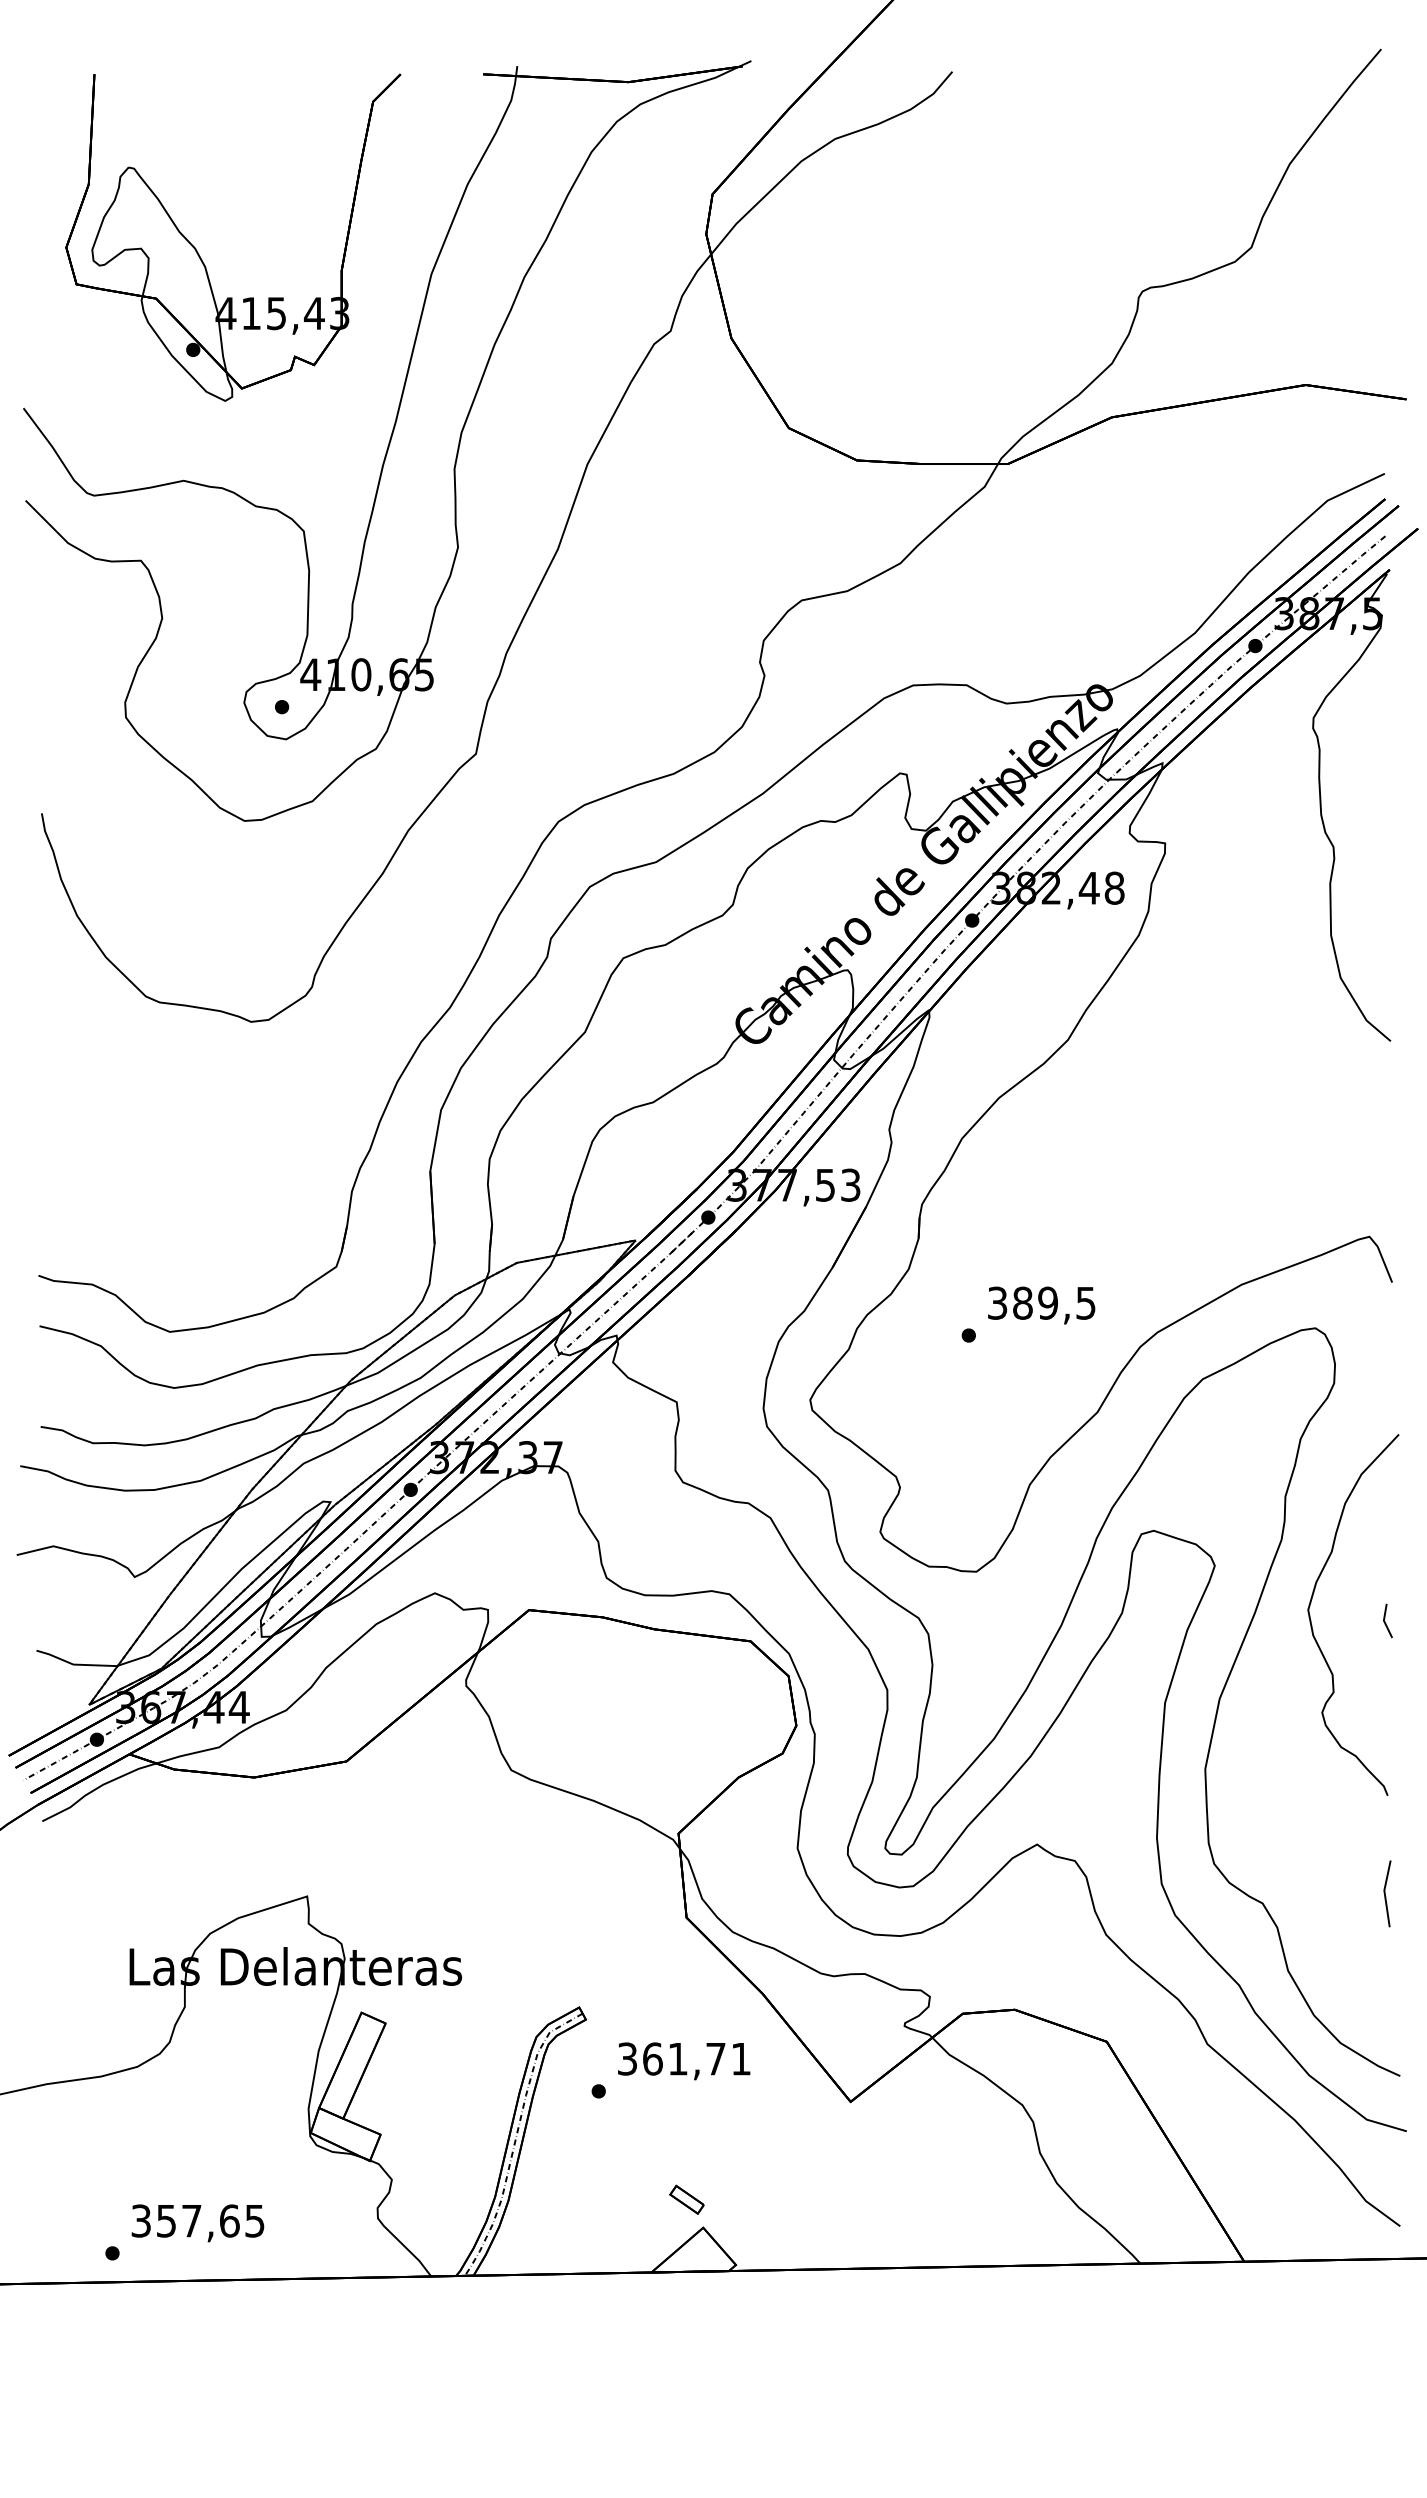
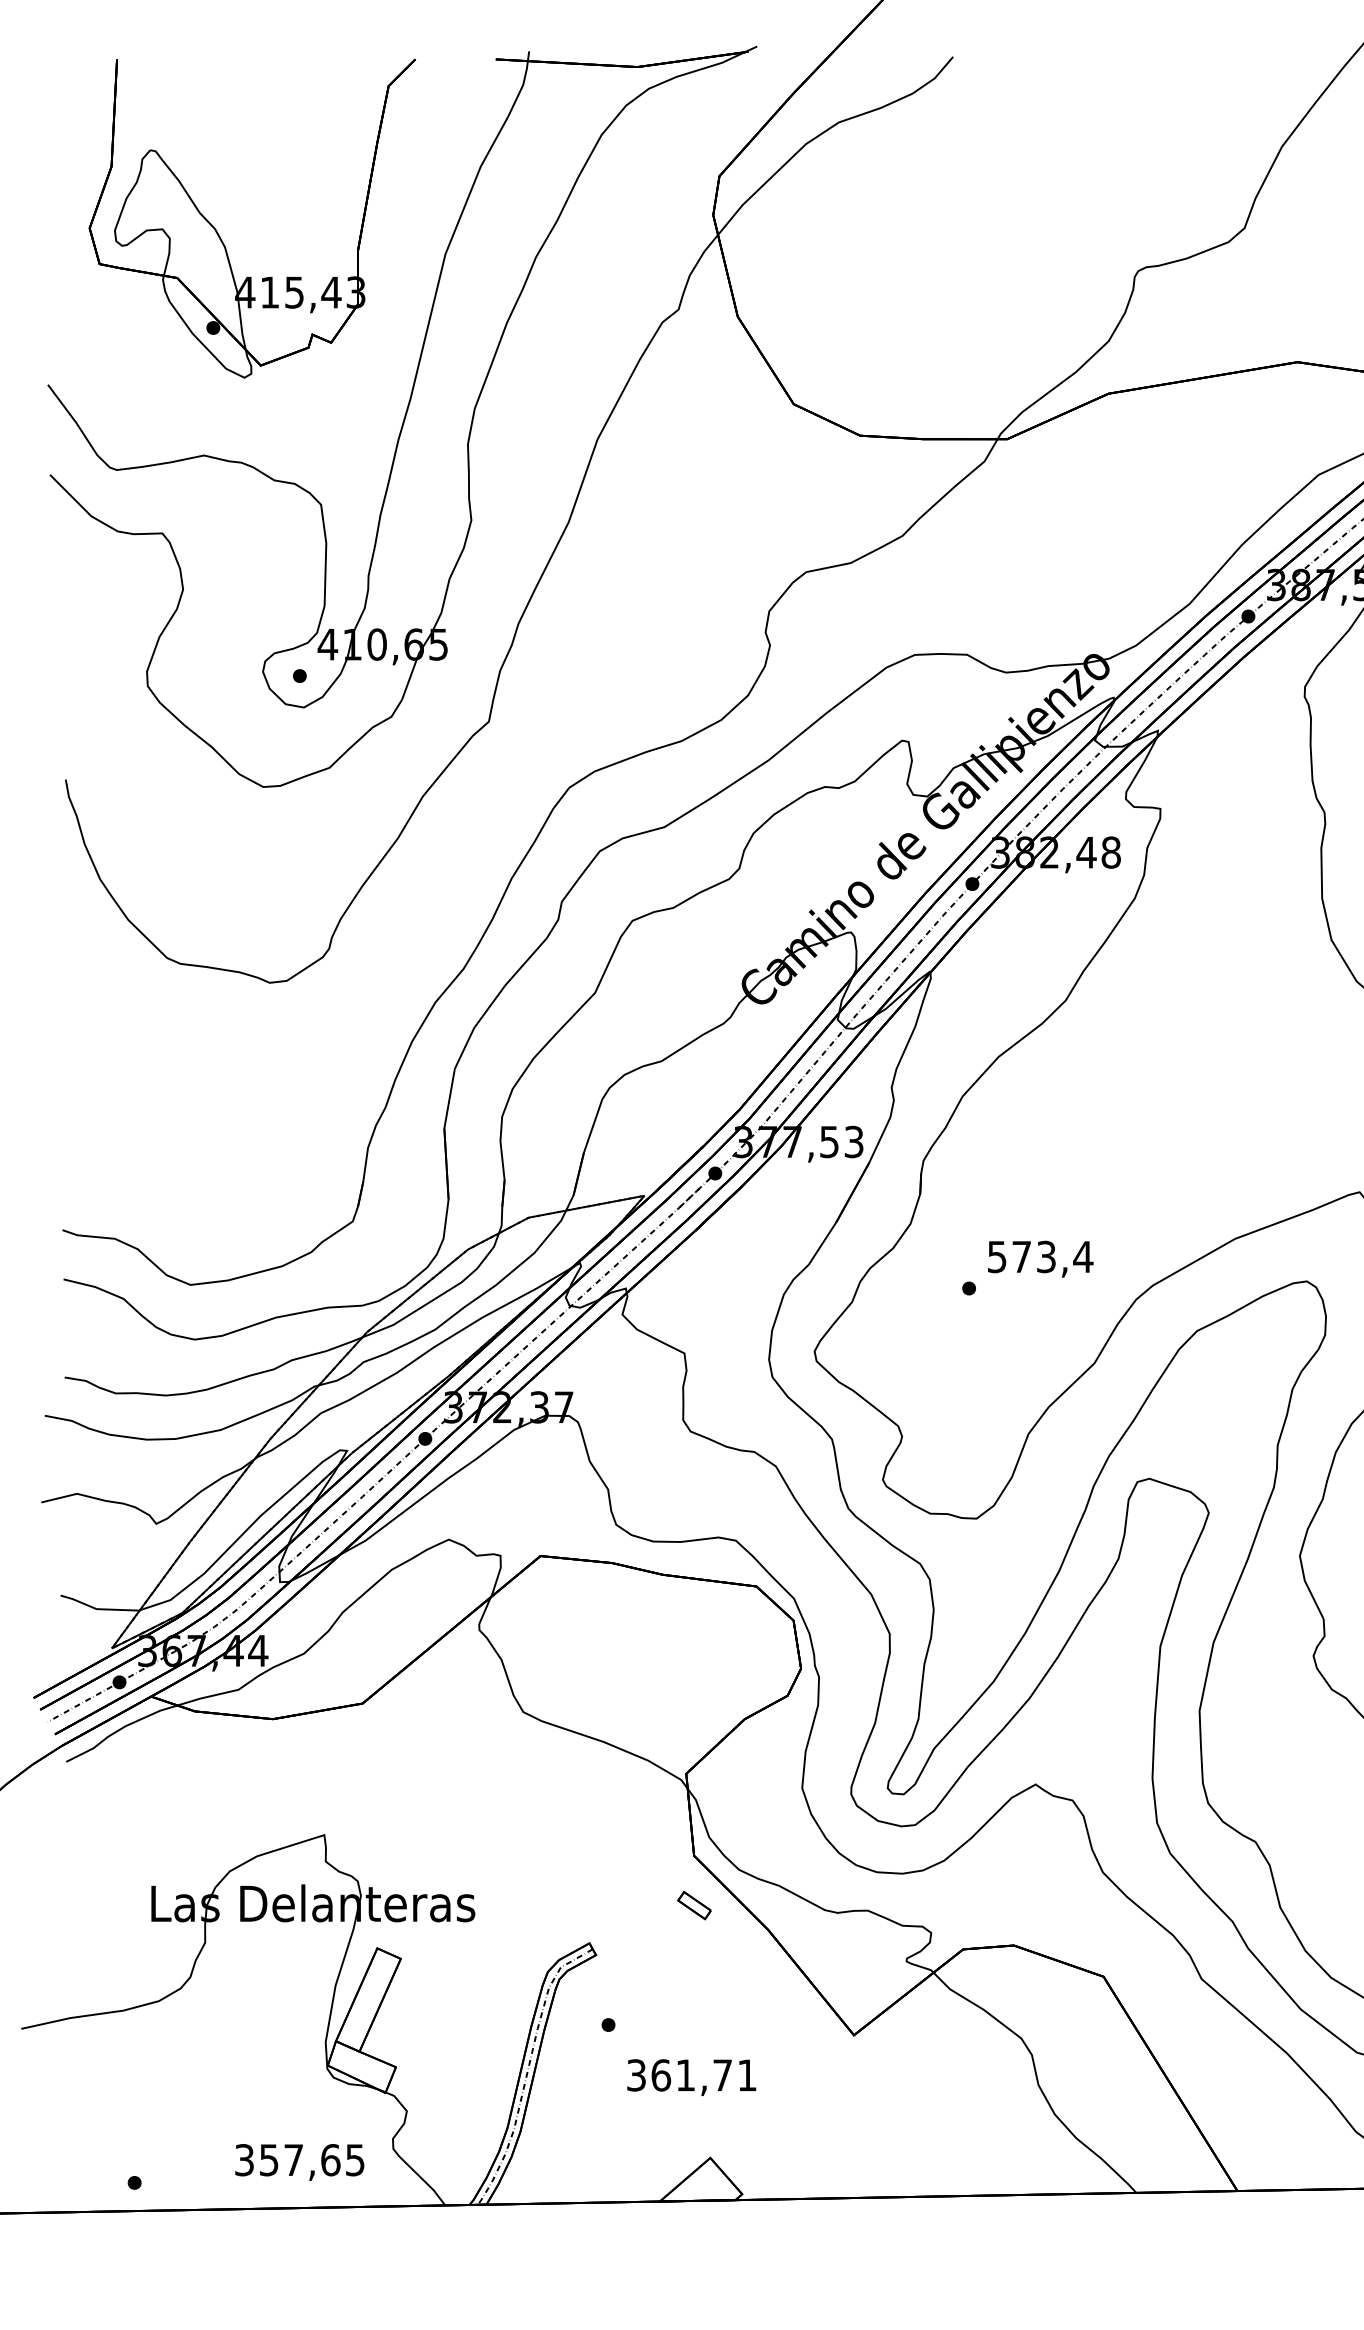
text: (1042, 1302) -> (1040, 1256), 389,5 -> 573,4
text: (684, 2061) -> (692, 2077), moved
part: (686, 2199) -> (694, 1905), moved
text: (197, 2223) -> (299, 2162), moved

